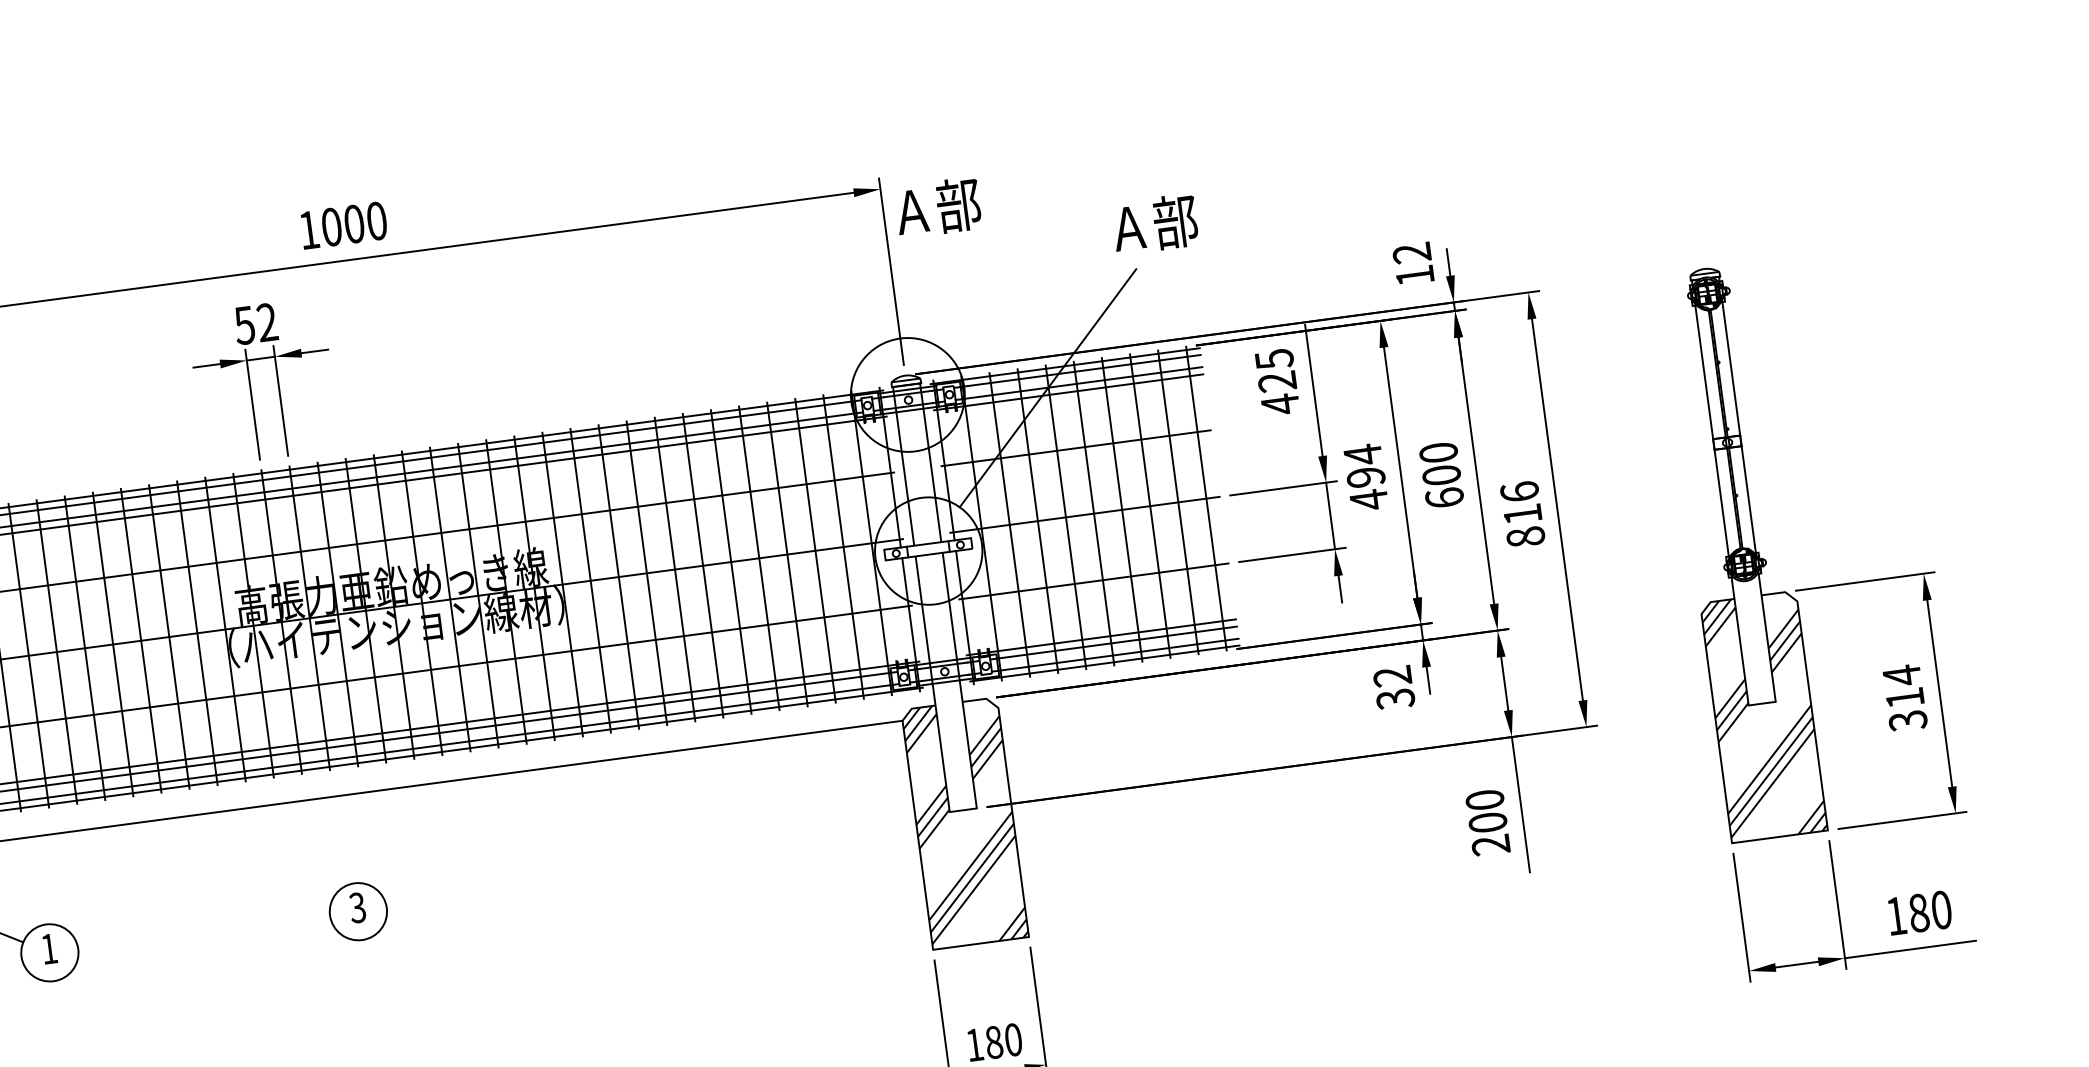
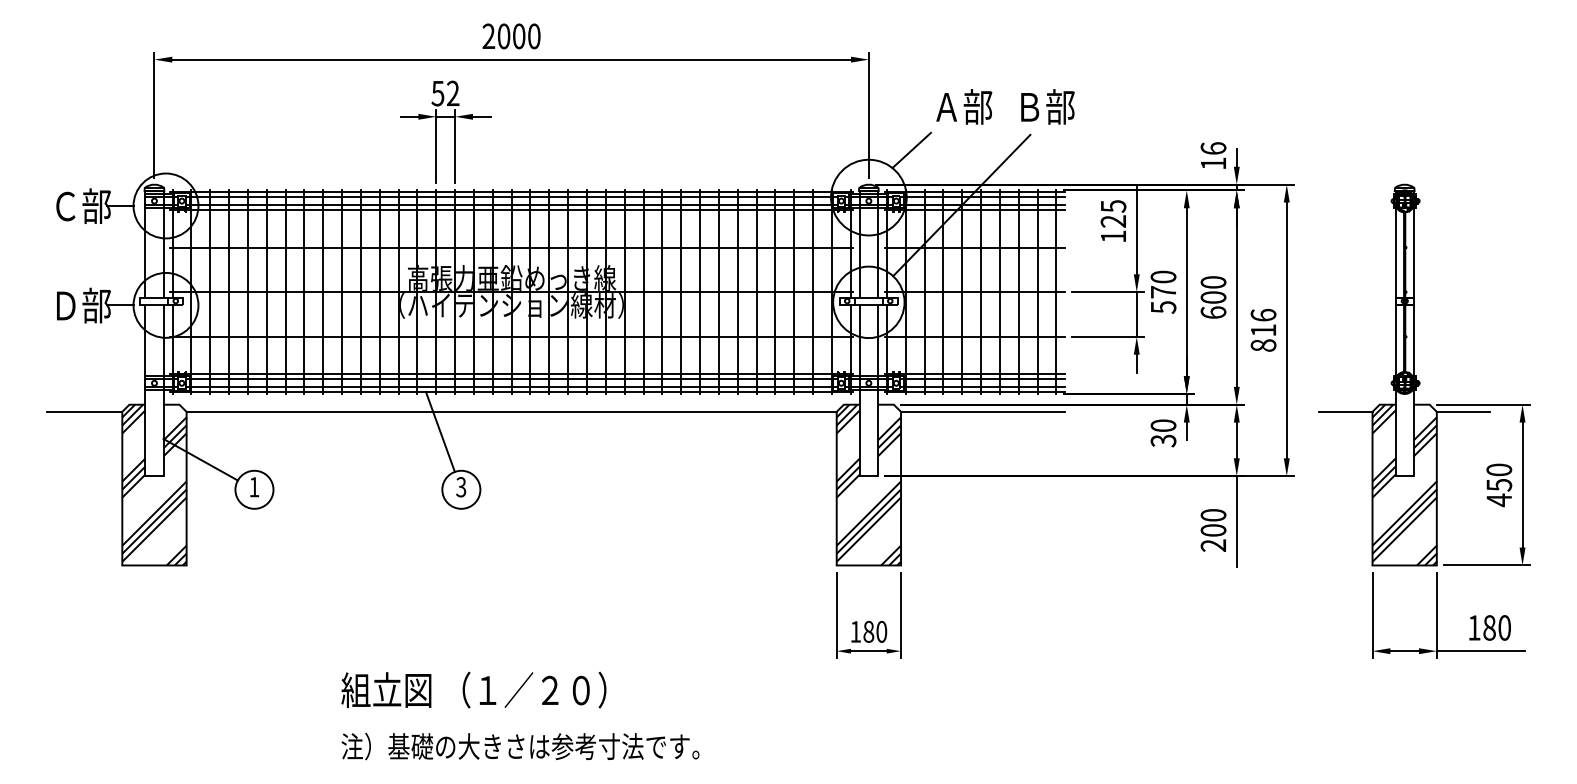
text: (938, 207) -> (964, 106), moved
text: (308, 228) -> (488, 35), 1000 -> 2000
text: (1127, 228) -> (1028, 107), Ａ部 -> Ｂ部
text: (1411, 253) -> (1213, 148), 12 -> 16
line: (962, 316) -> (911, 150), added
text: (1280, 404) -> (1113, 236), 425 -> 125
text: (1366, 477) -> (1163, 292), 494 -> 570
line: (1837, 595) -> (1463, 411), added
line: (1661, 619) -> (1345, 411), added
text: (1392, 676) -> (1163, 425), 32 -> 30
line: (1121, 691) -> (983, 411), added
text: (1905, 698) -> (1499, 485), 314 -> 450
line: (314, 829) -> (439, 431), added

